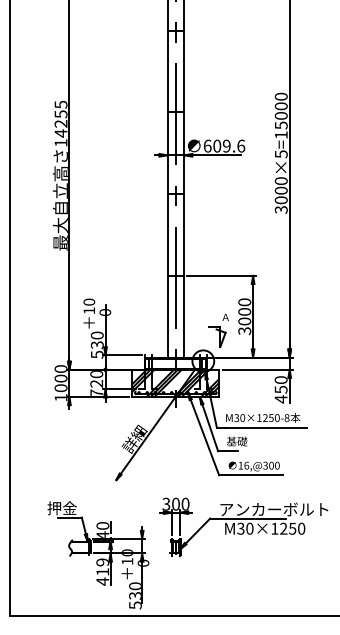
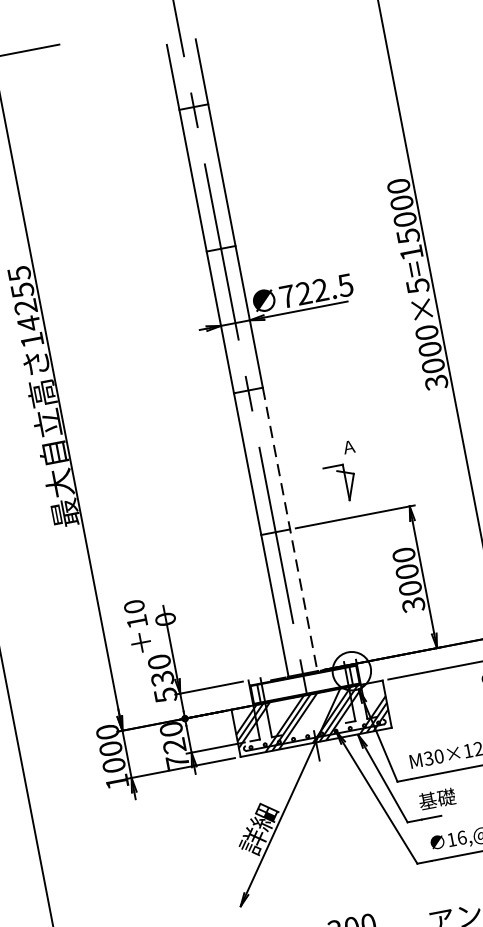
text: (224, 145) -> (316, 289), 609.6 -> 722.5
line: (184, 275) -> (290, 528), solid -> dashed
part: (218, 330) -> (340, 472), moved

